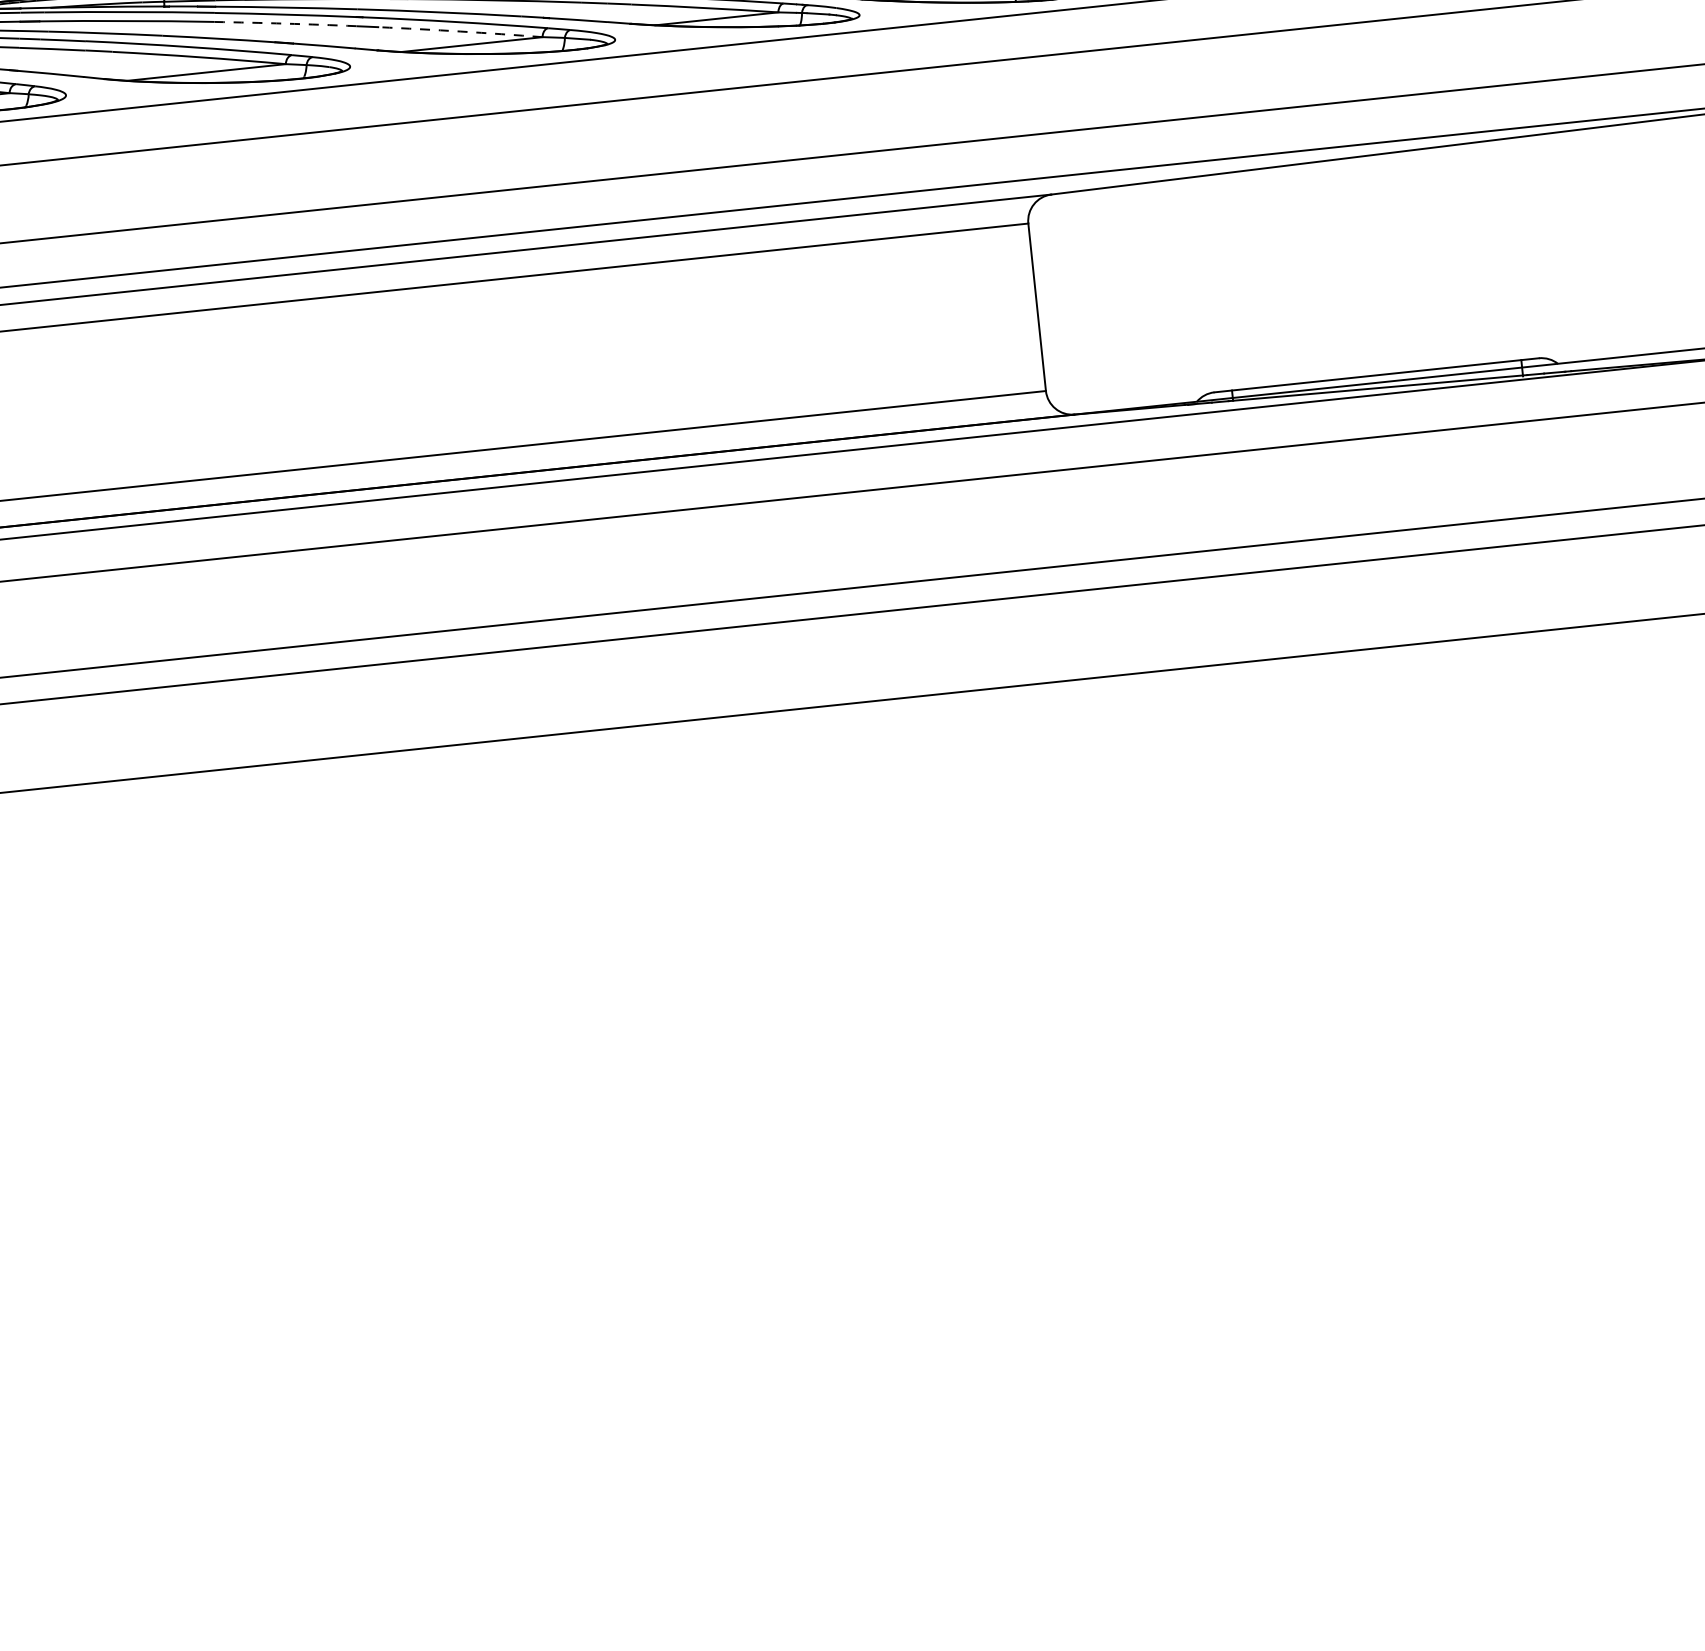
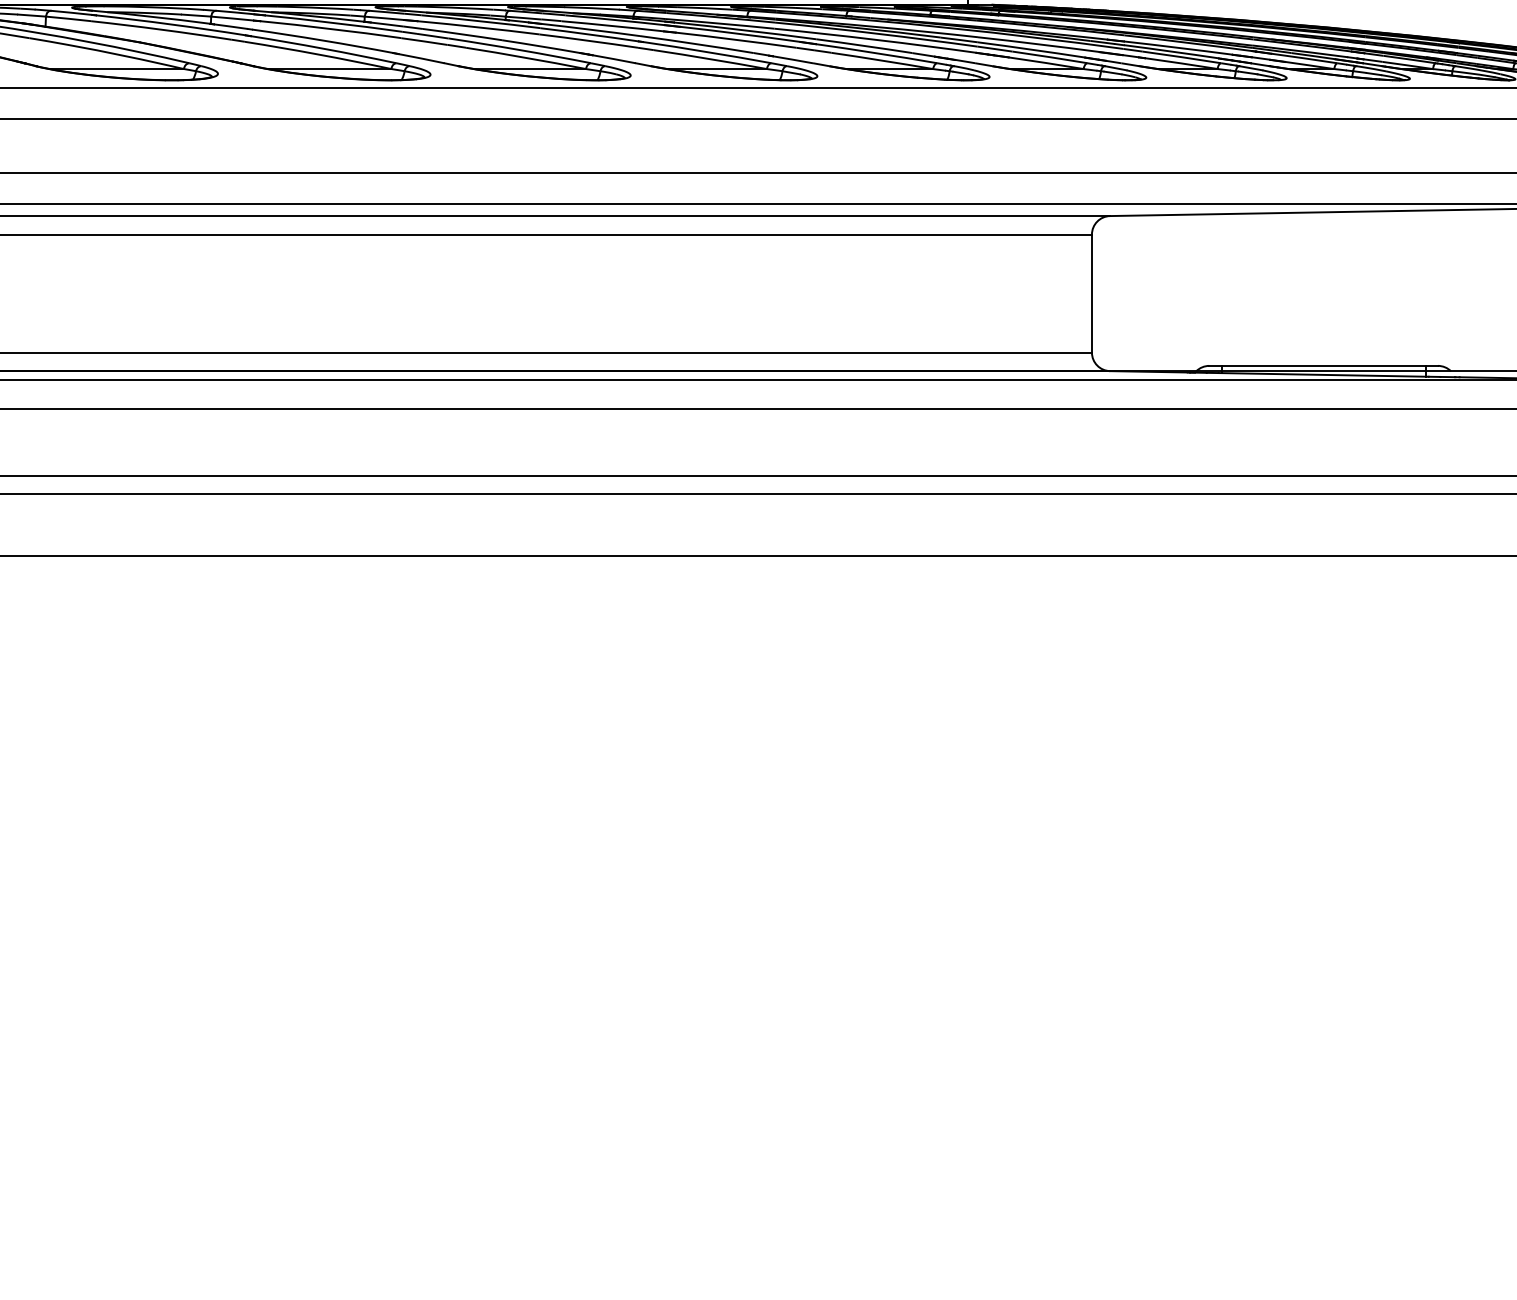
arc: (285, 23) -> (588, 40), dashed -> solid
arc: (460, 32) -> (710, 59), dashed -> solid

